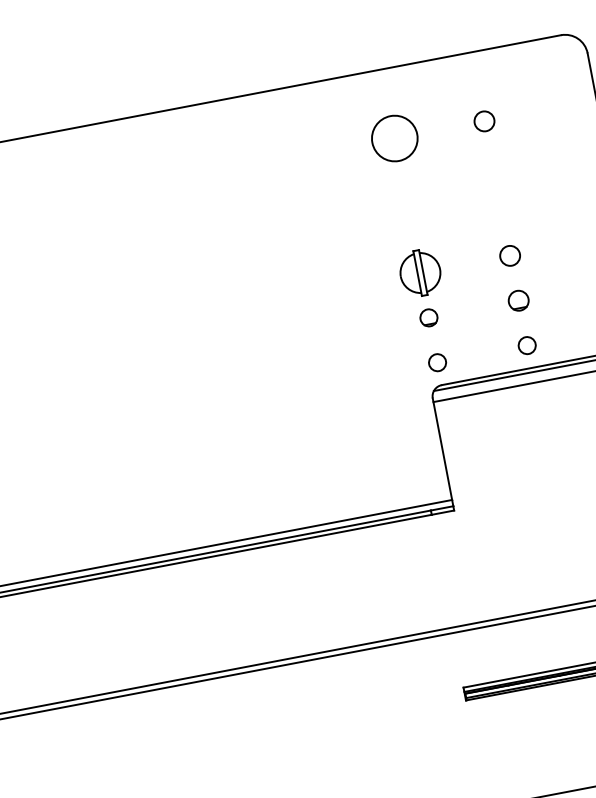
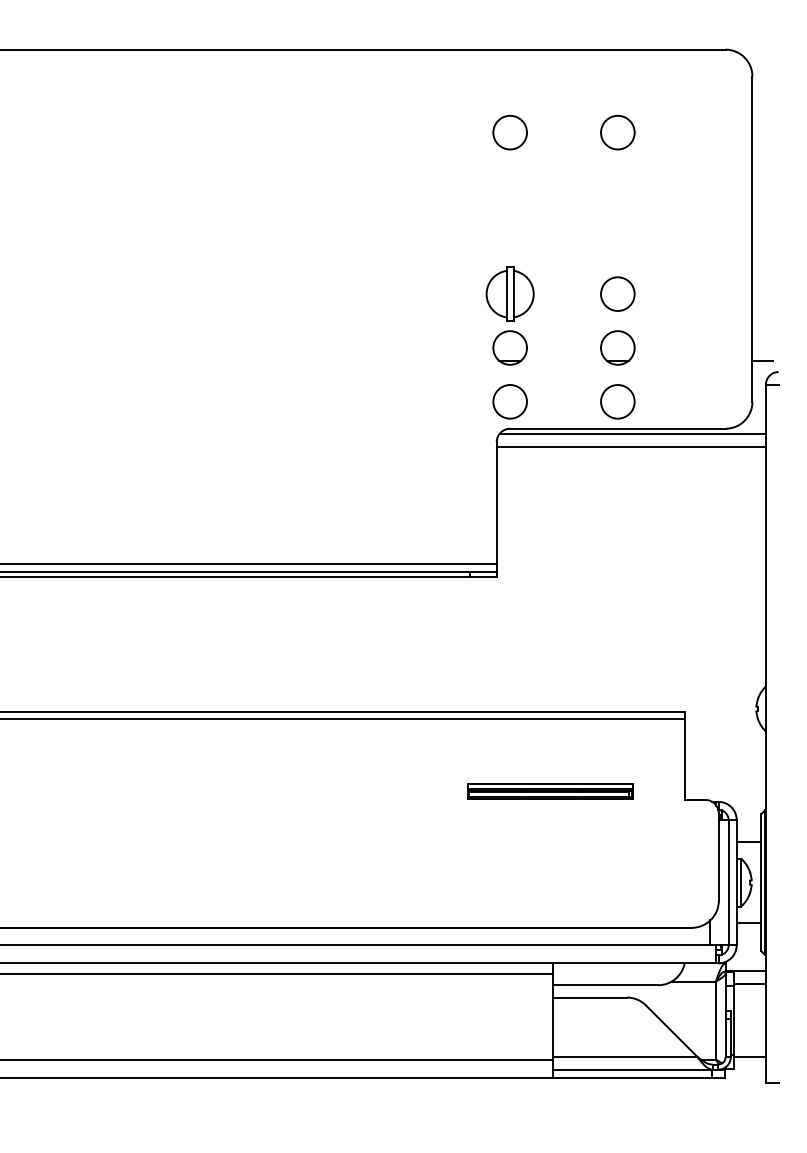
circle: (484, 121) -> (617, 132), size x1.43
circle: (395, 138) -> (510, 132), size x0.62
circle: (509, 255) -> (617, 293), size x1.43
part: (518, 300) -> (617, 347), size x1.43
part: (428, 317) -> (509, 347), size x1.67
circle: (526, 345) -> (617, 401), size x1.67
circle: (437, 362) -> (510, 401), size x1.67

